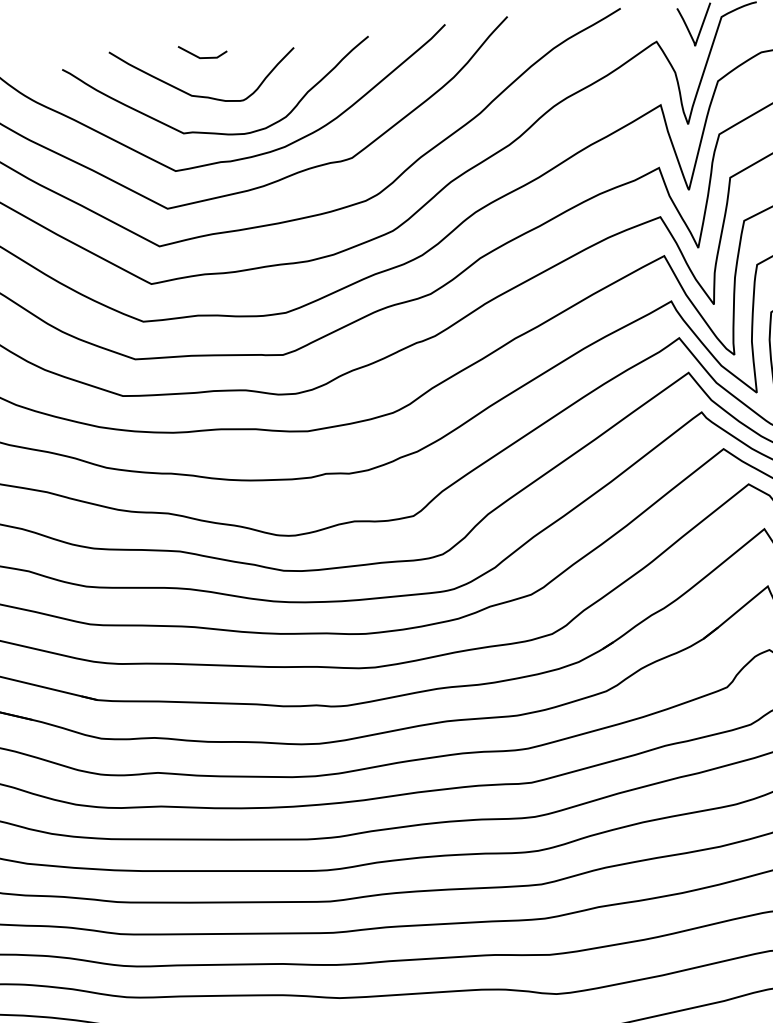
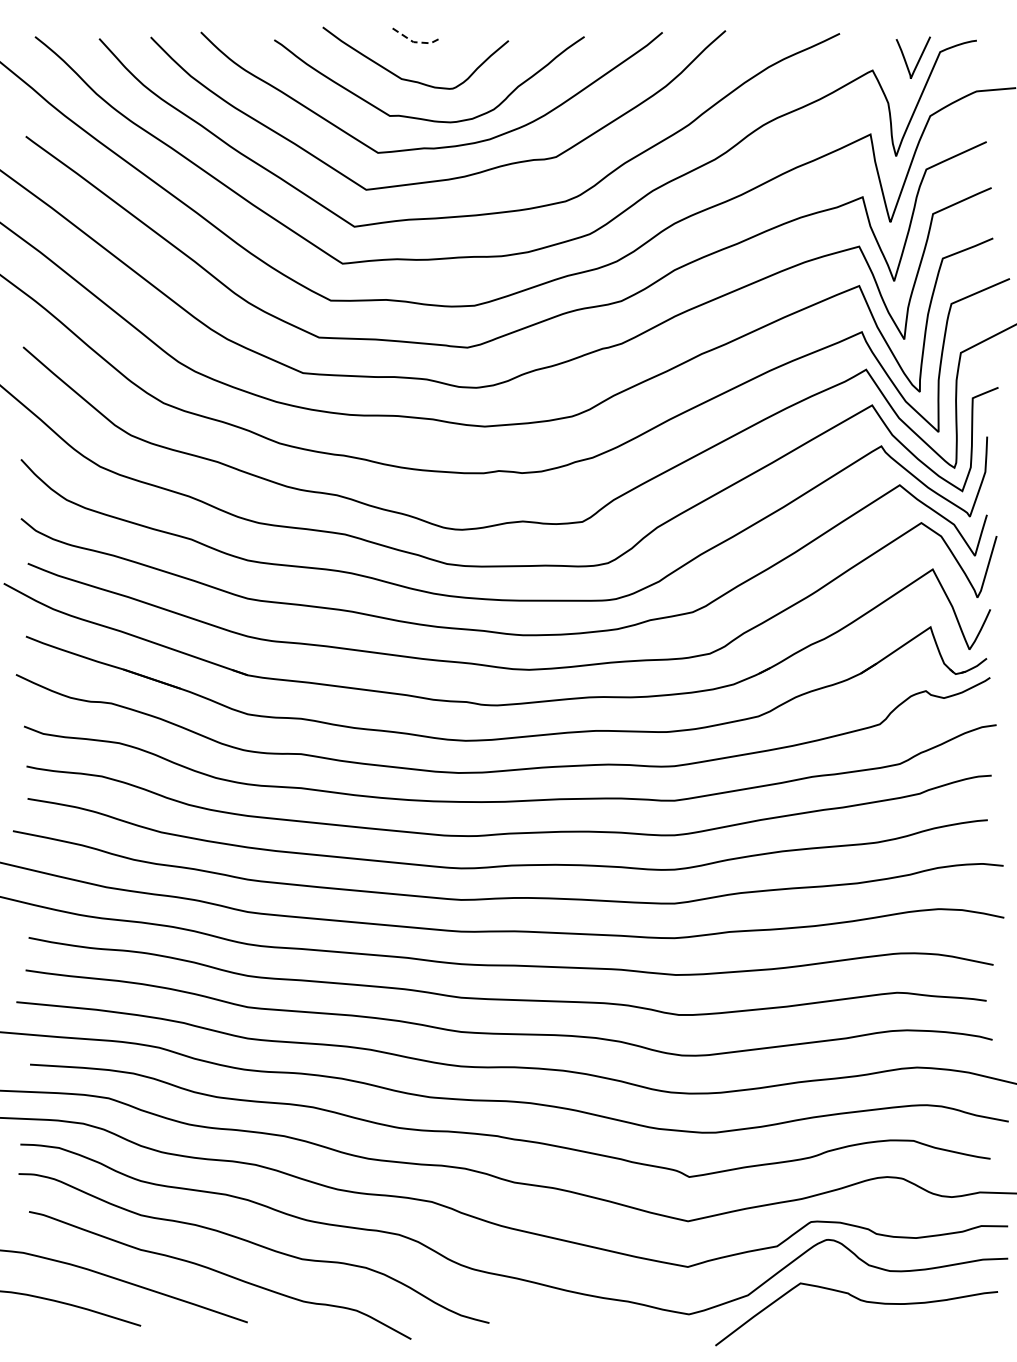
line: (203, 58) -> (416, 42), solid -> dashed

